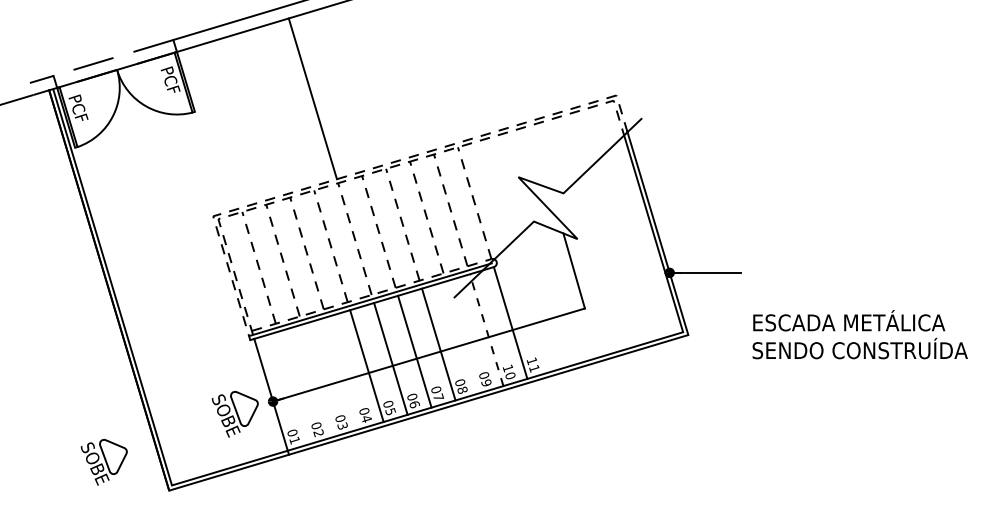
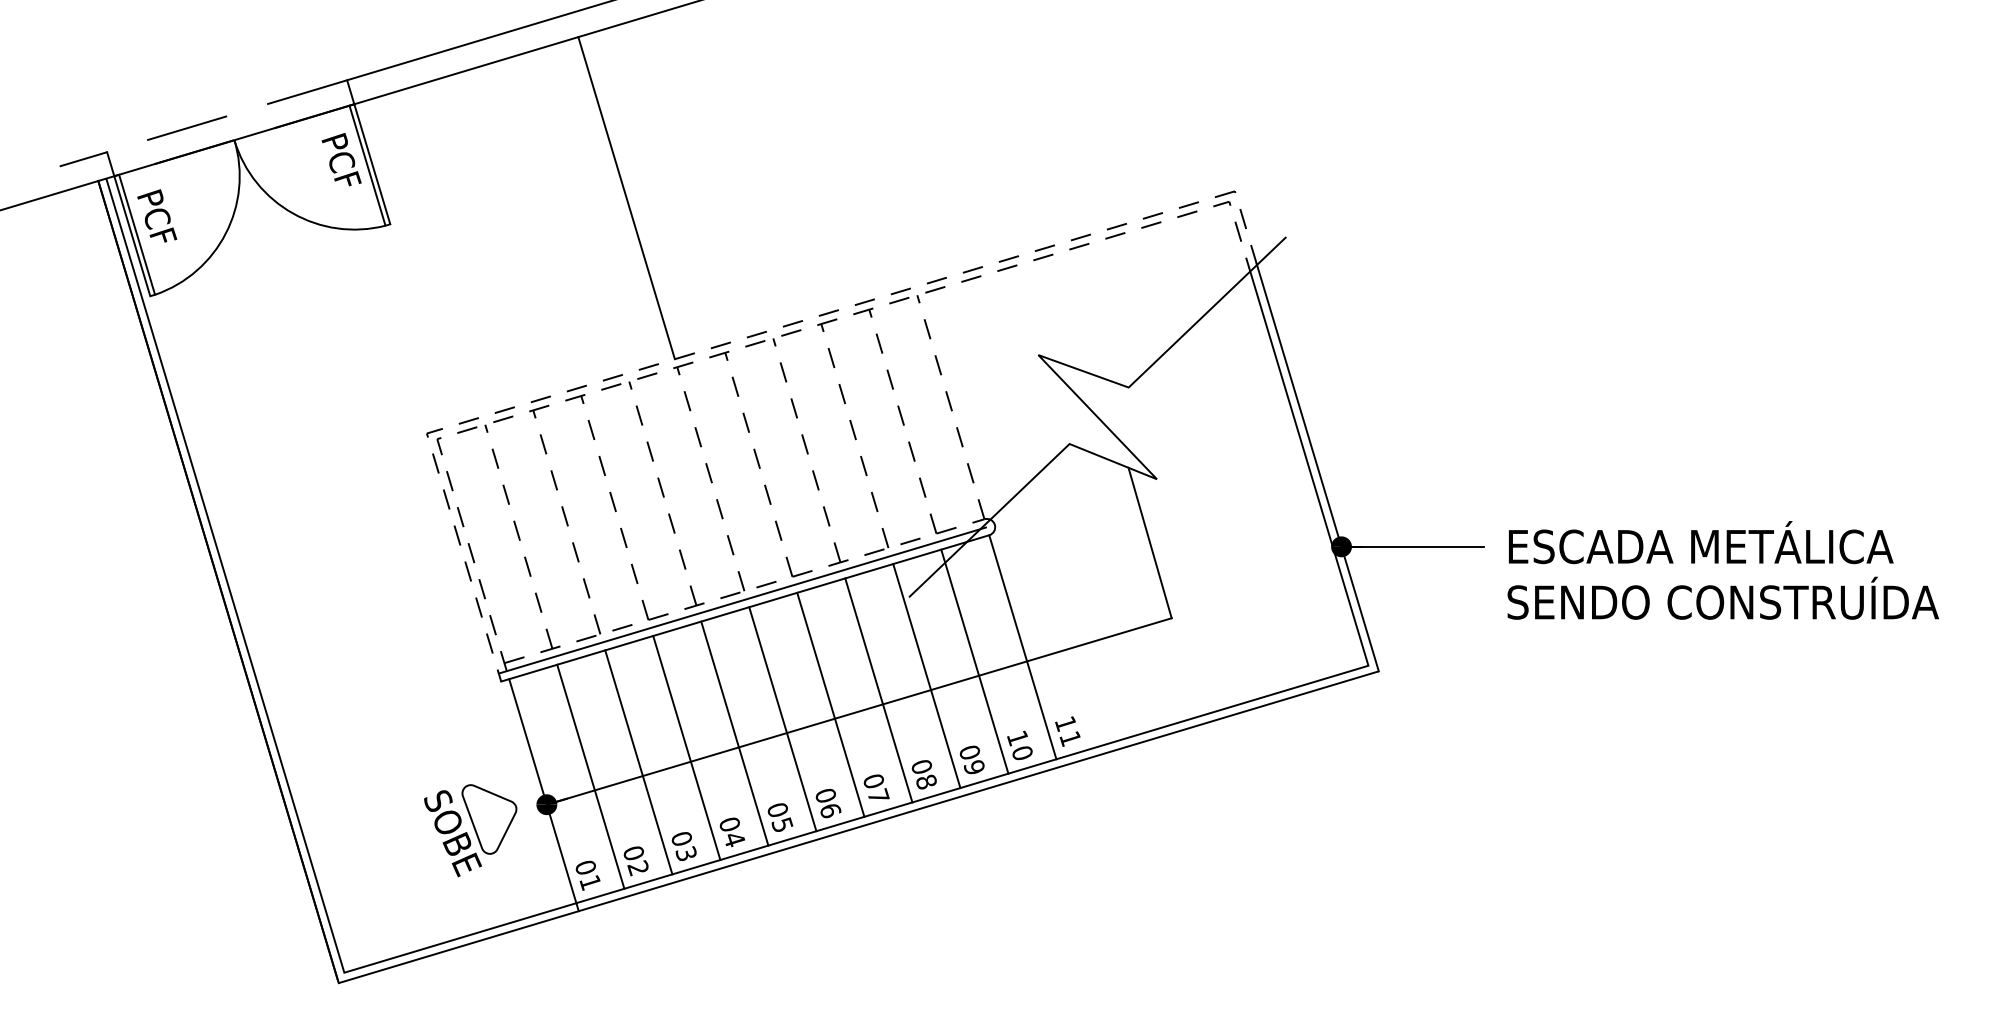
line: (486, 329) -> (974, 660), dashed -> solid
text: (859, 334) -> (1721, 570), moved
line: (462, 337) -> (926, 676), added
line: (342, 373) -> (685, 748), added
line: (318, 380) -> (637, 762), added
line: (294, 387) -> (589, 776), added
part: (103, 461) -> (207, 924), removed

